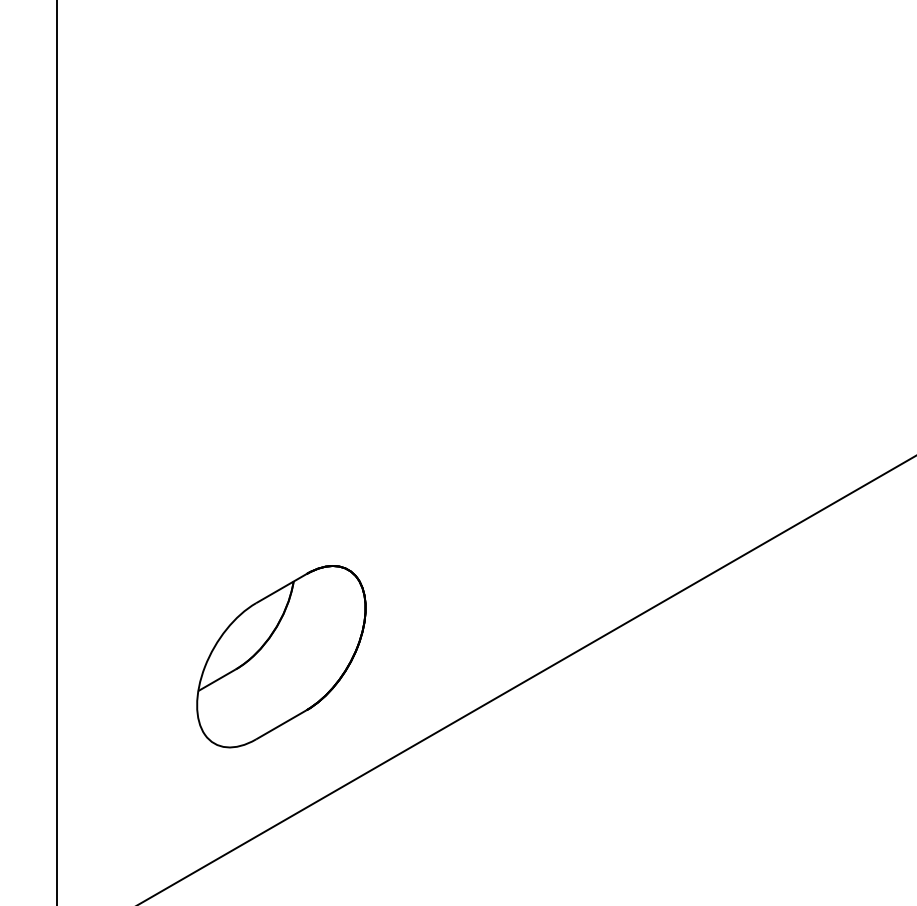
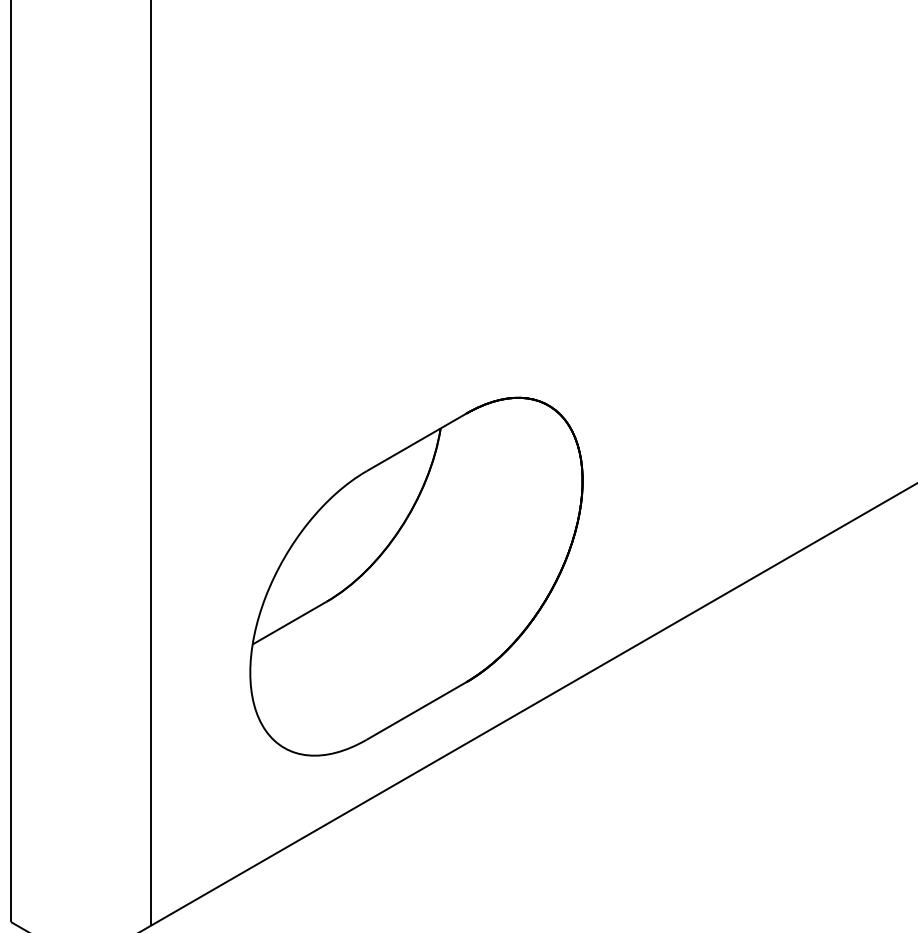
part: (281, 656) -> (416, 576), size x1.67

